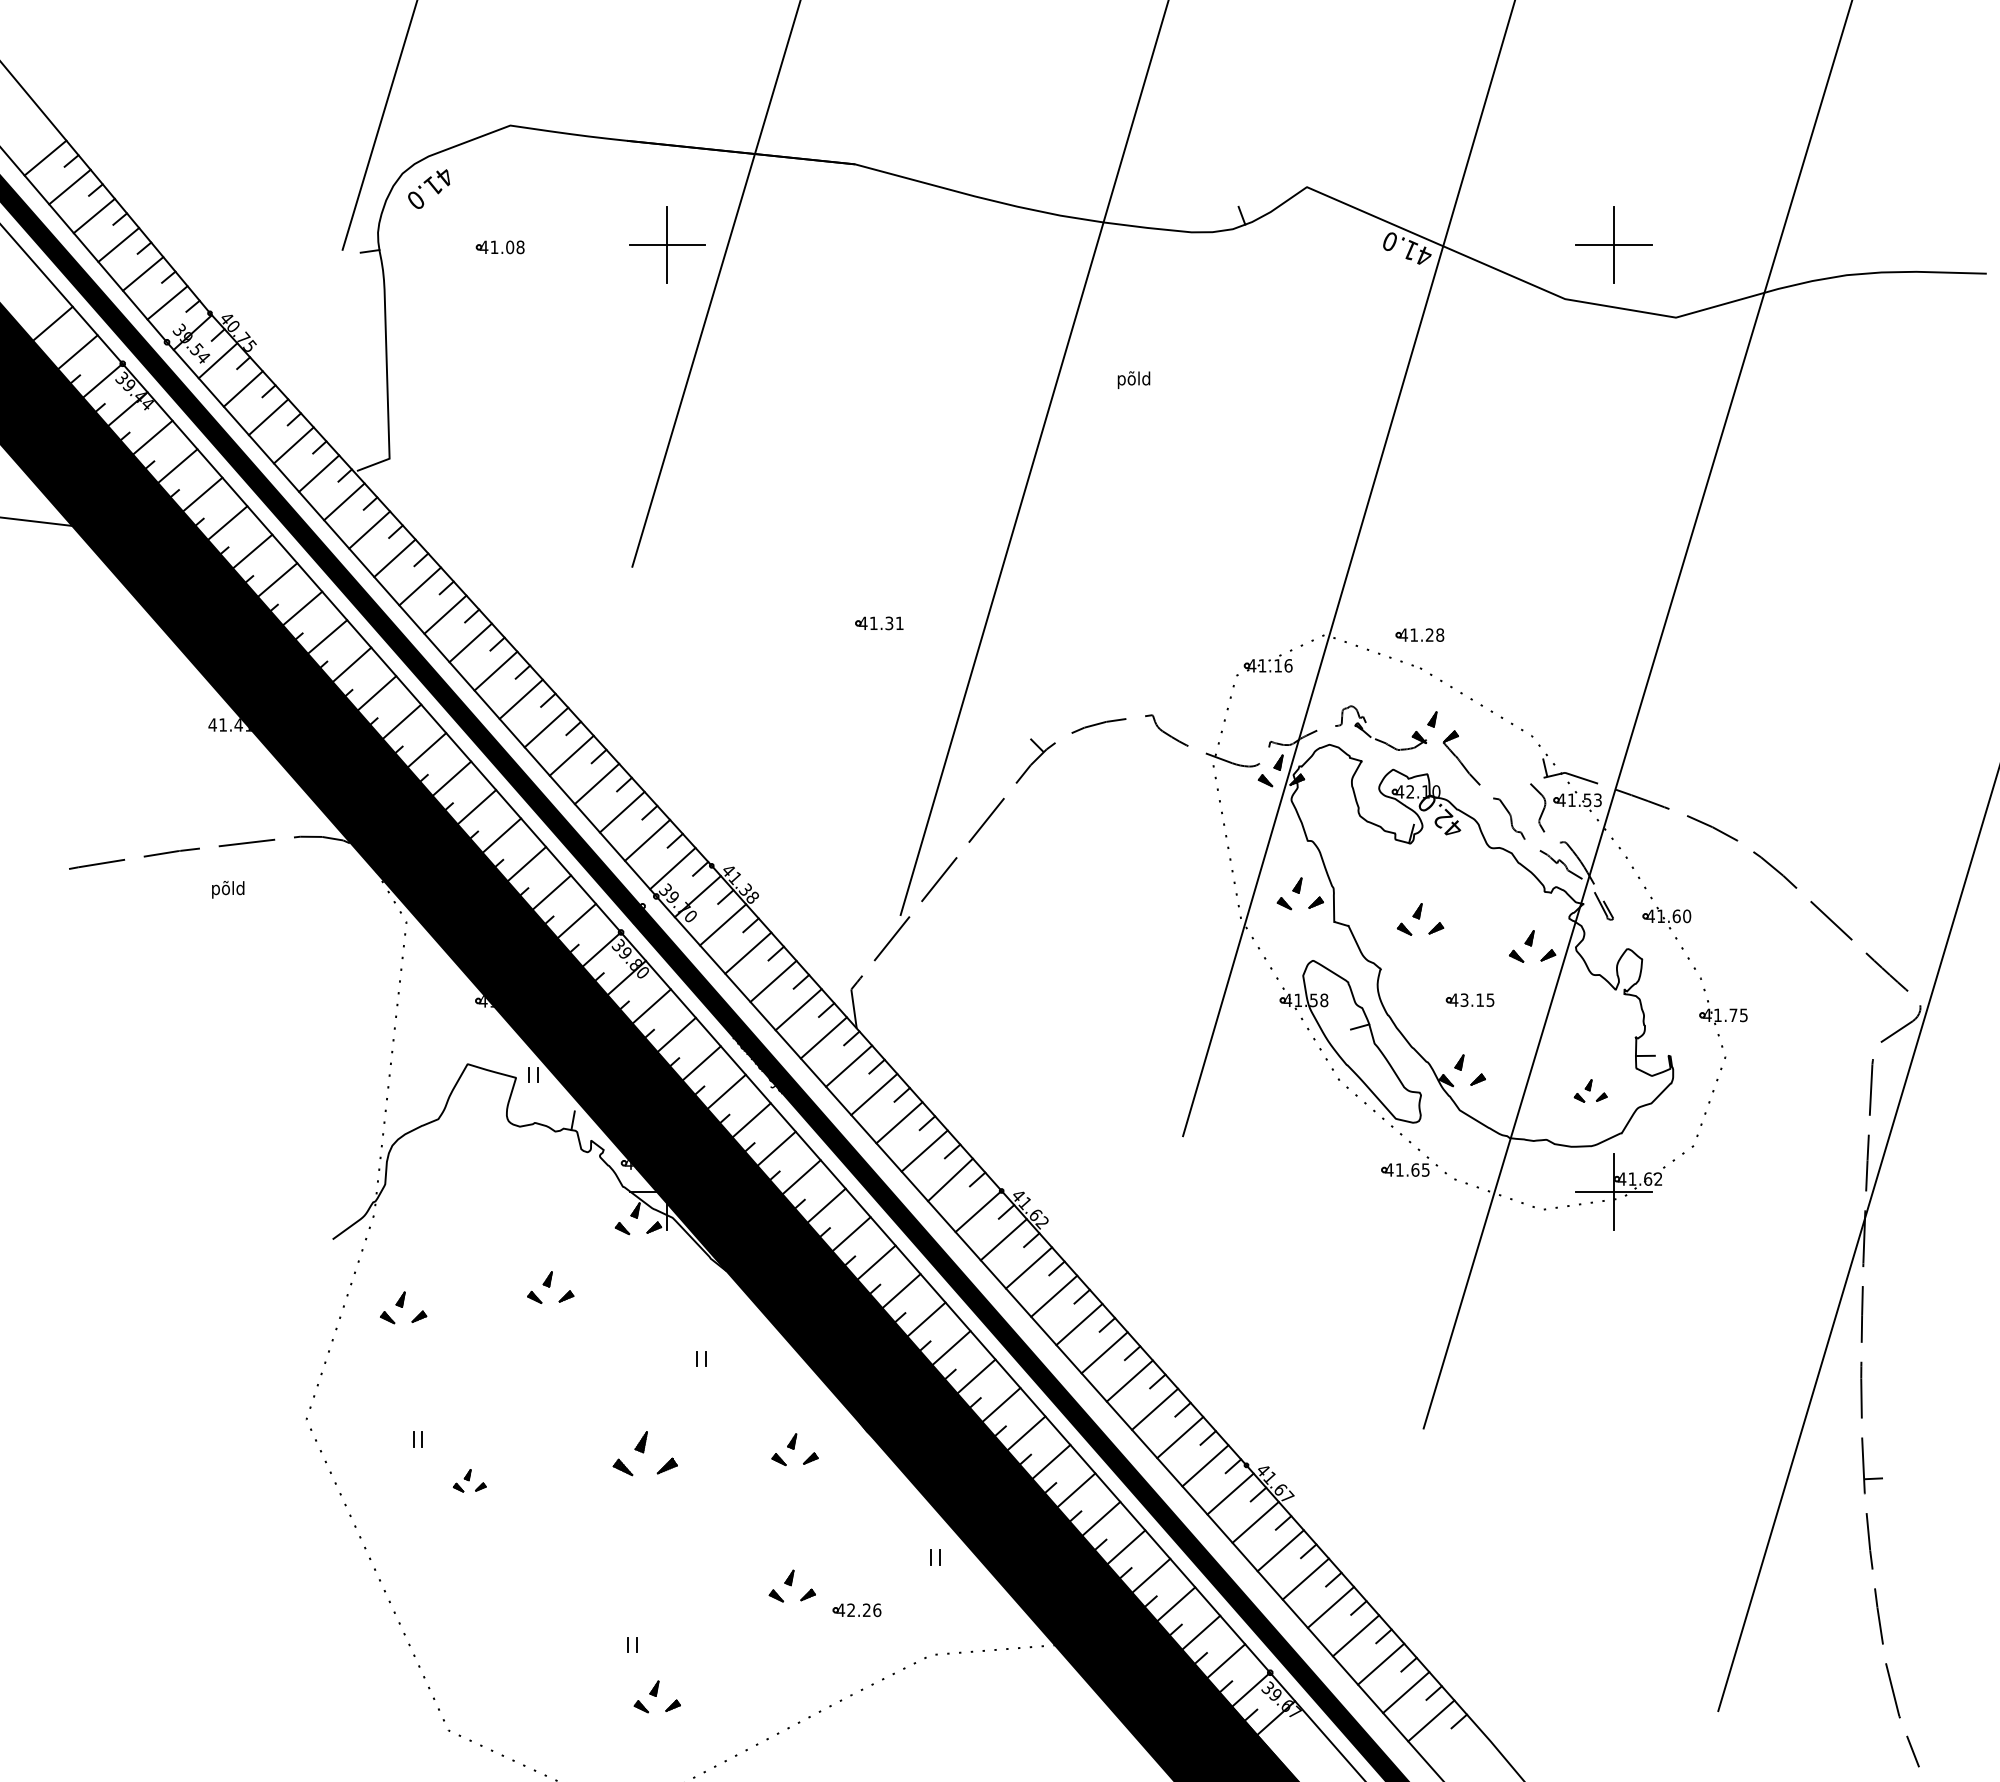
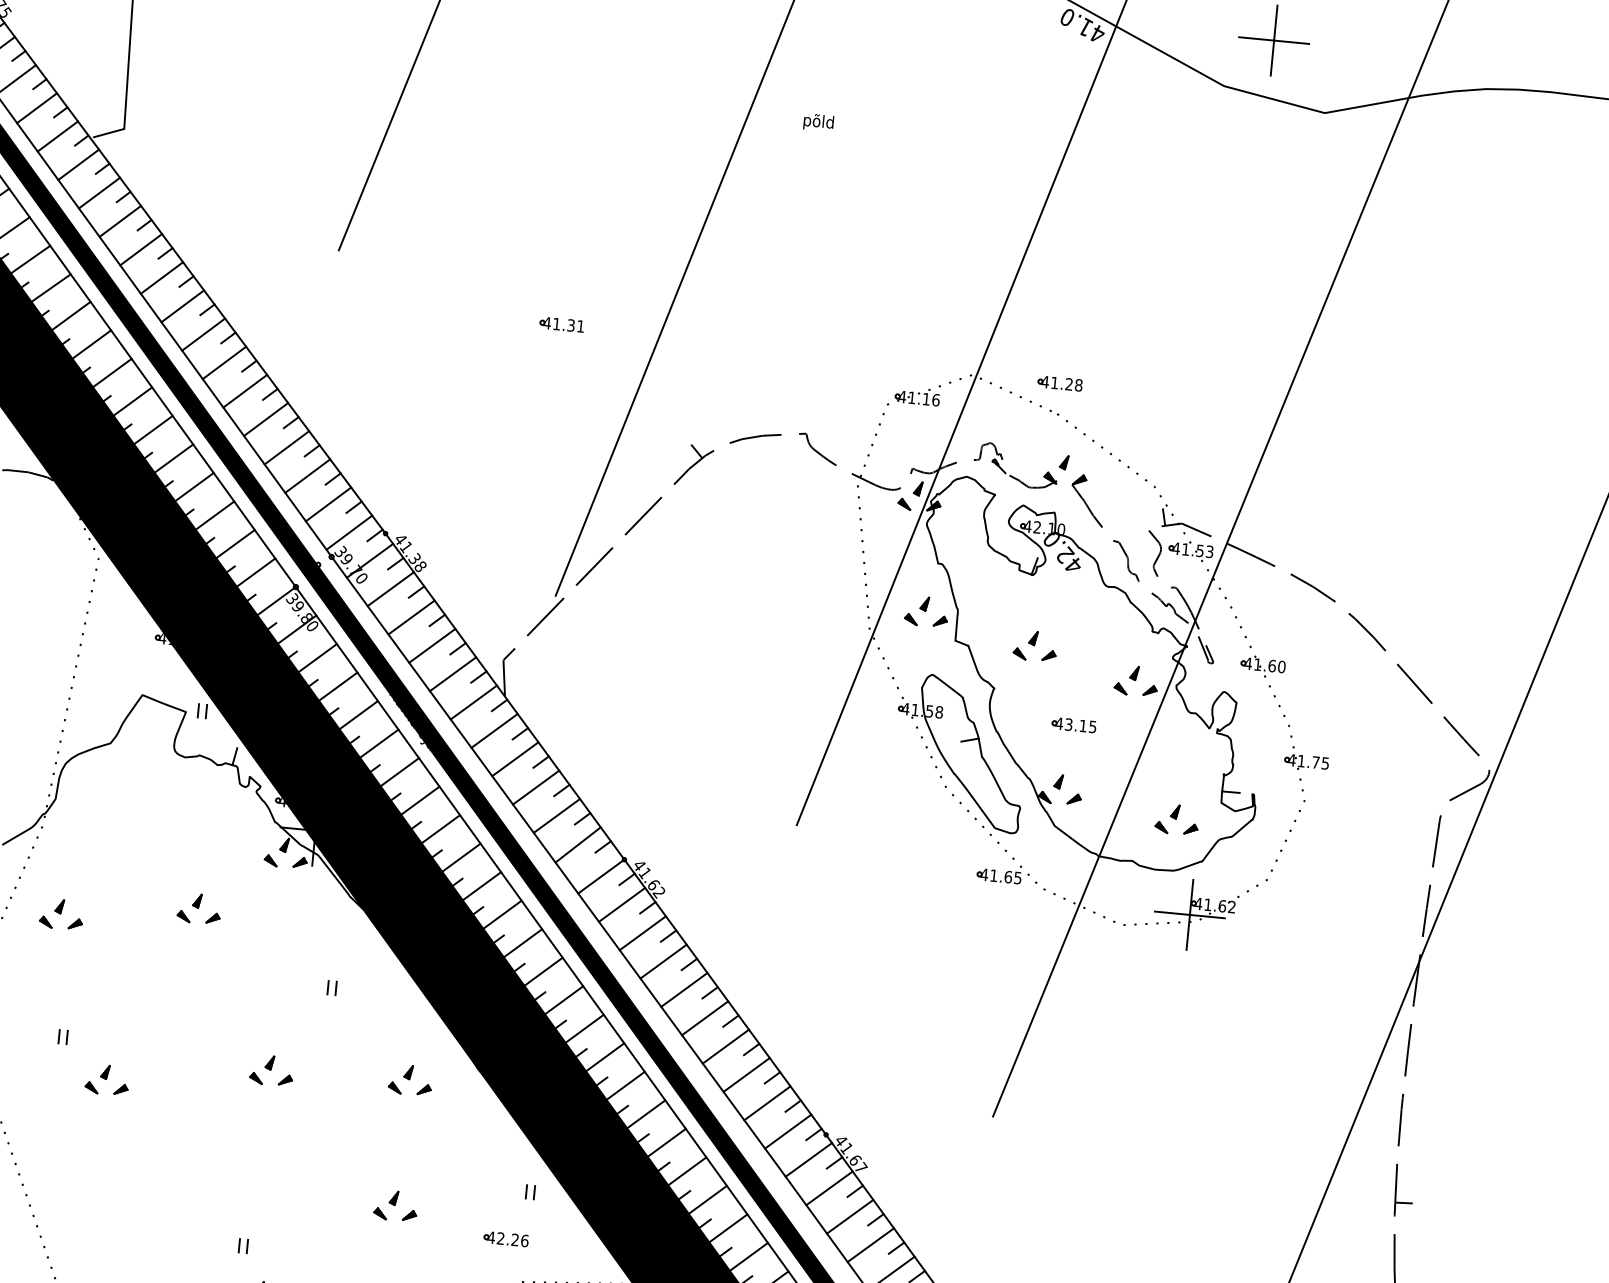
part: (1590, 1090) -> (1177, 819), size x1.43
part: (644, 1453) -> (271, 1070), size x0.71
part: (469, 1480) -> (107, 1079), size x1.43
part: (856, 1610) -> (505, 1239), moved

